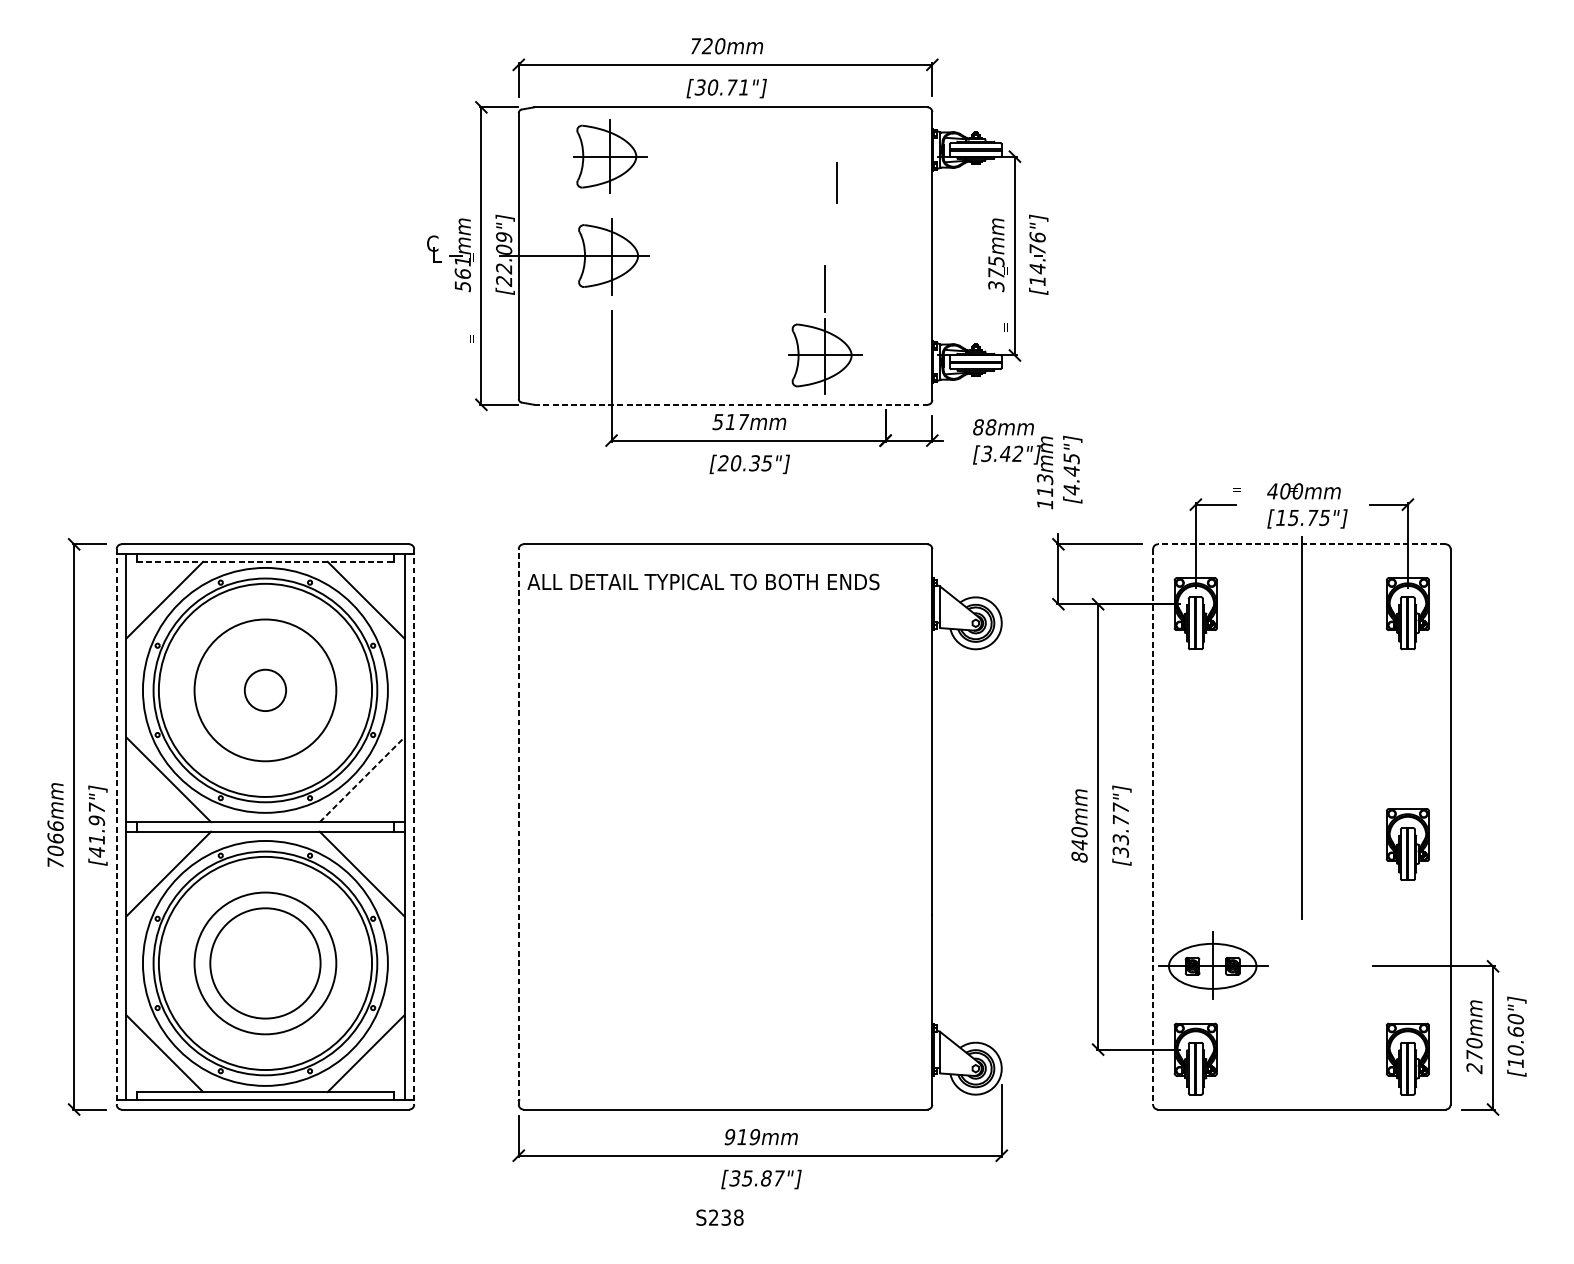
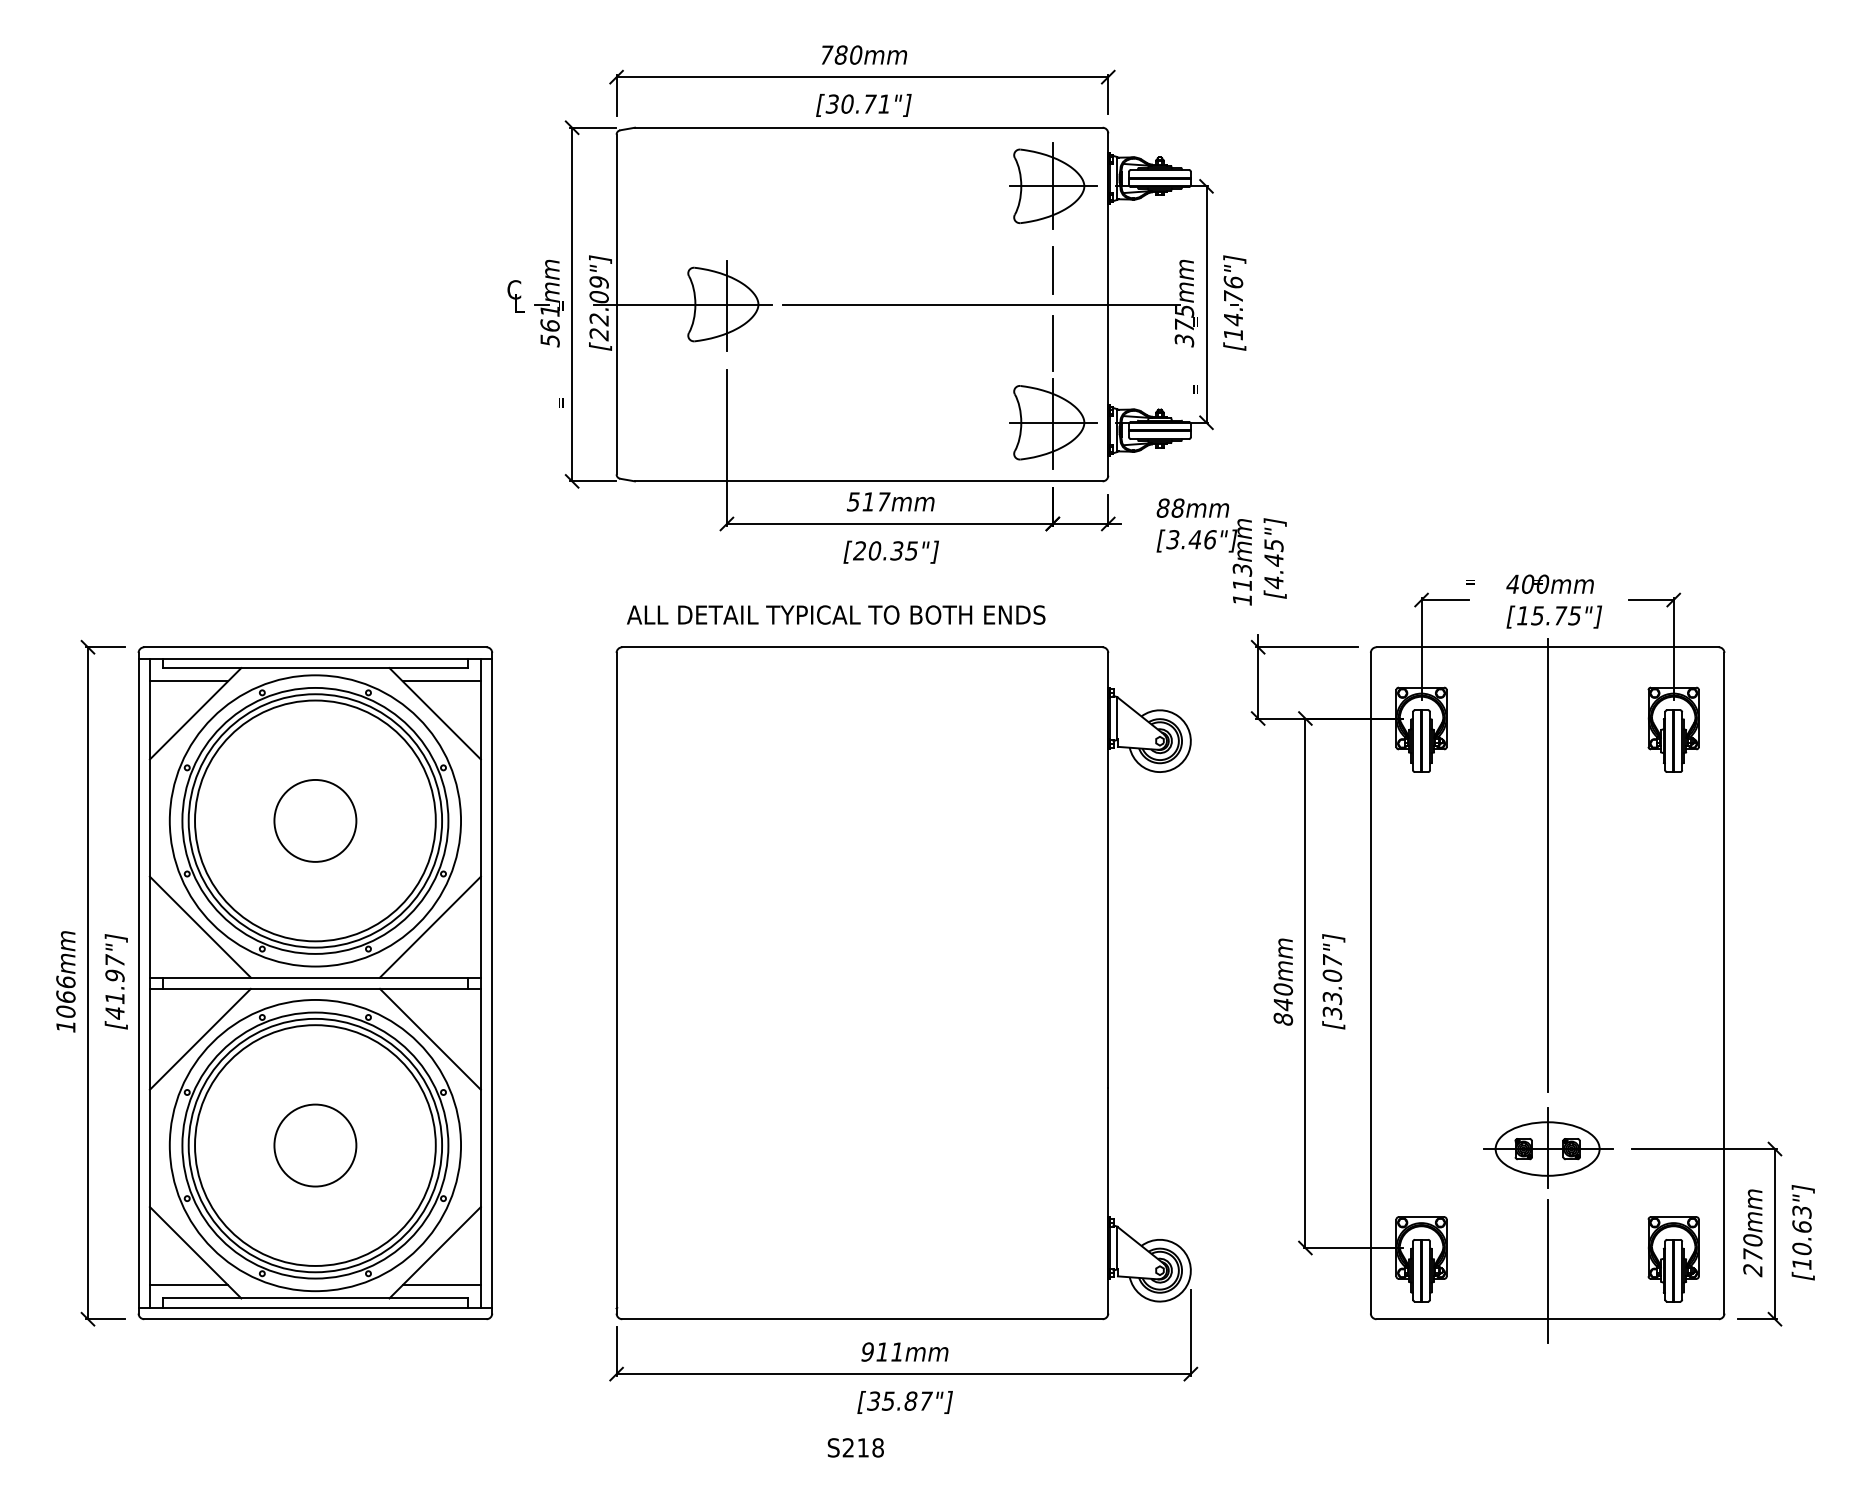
text: (707, 45) -> (840, 54), 720mm -> 780mm
part: (610, 155) -> (1053, 185), moved
line: (836, 182) -> (1052, 270), moved
line: (825, 256) -> (981, 304), added
part: (825, 330) -> (1053, 392), moved
line: (730, 404) -> (868, 481), dashed -> solid
text: (1017, 453) -> (1209, 539), [3.42"] -> [3.46"]
line: (1301, 544) -> (1547, 647), dashed -> solid
line: (265, 562) -> (315, 668), dashed -> solid
line: (158, 573) -> (188, 681), added
line: (371, 573) -> (441, 681), added
text: (703, 581) -> (836, 614), moved
circle: (265, 690) -> (315, 820), size x1.43
circle: (265, 690) -> (315, 820), size x1.67
line: (362, 779) -> (430, 926), dashed -> solid
text: (1120, 819) -> (1332, 974), [33.77"] -> [33.07"]
line: (518, 826) -> (616, 982), dashed -> solid
line: (116, 827) -> (138, 983), dashed -> solid
line: (414, 827) -> (492, 983), dashed -> solid
line: (1152, 827) -> (1370, 983), dashed -> solid
part: (1407, 844) -> (1673, 1004), removed
text: (55, 862) -> (65, 1025), 7066mm -> 1066mm
circle: (265, 963) -> (315, 1145), size x0.62
circle: (265, 963) -> (315, 1145), size x1.43
part: (1213, 965) -> (1548, 1147), moved
text: (1515, 1018) -> (1801, 1211), [10.60"] -> [10.63"]
line: (1301, 1069) -> (1547, 1271), added
line: (158, 1081) -> (188, 1285), added
line: (371, 1081) -> (441, 1285), added
text: (755, 1136) -> (897, 1351), 919mm -> 911mm
text: (725, 1217) -> (862, 1447), S238 -> S218

